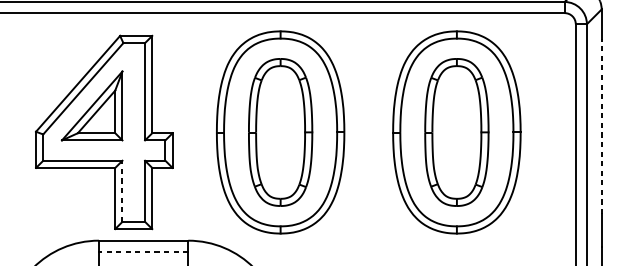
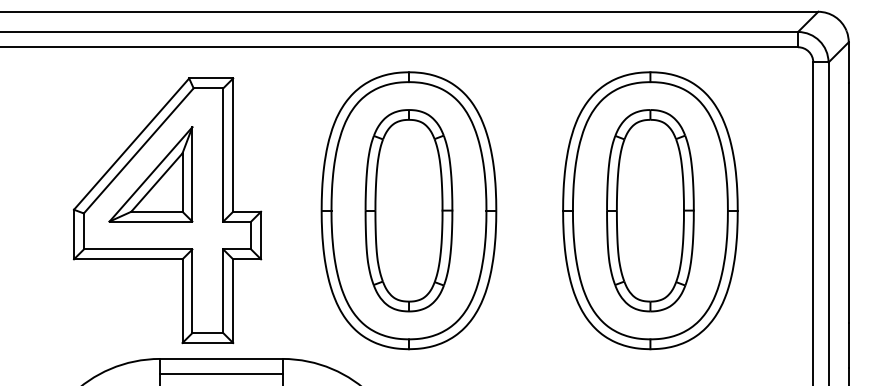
line: (601, 126) -> (848, 202), dashed -> solid
line: (122, 191) -> (192, 291), dashed -> solid
line: (143, 252) -> (220, 374), dashed -> solid

